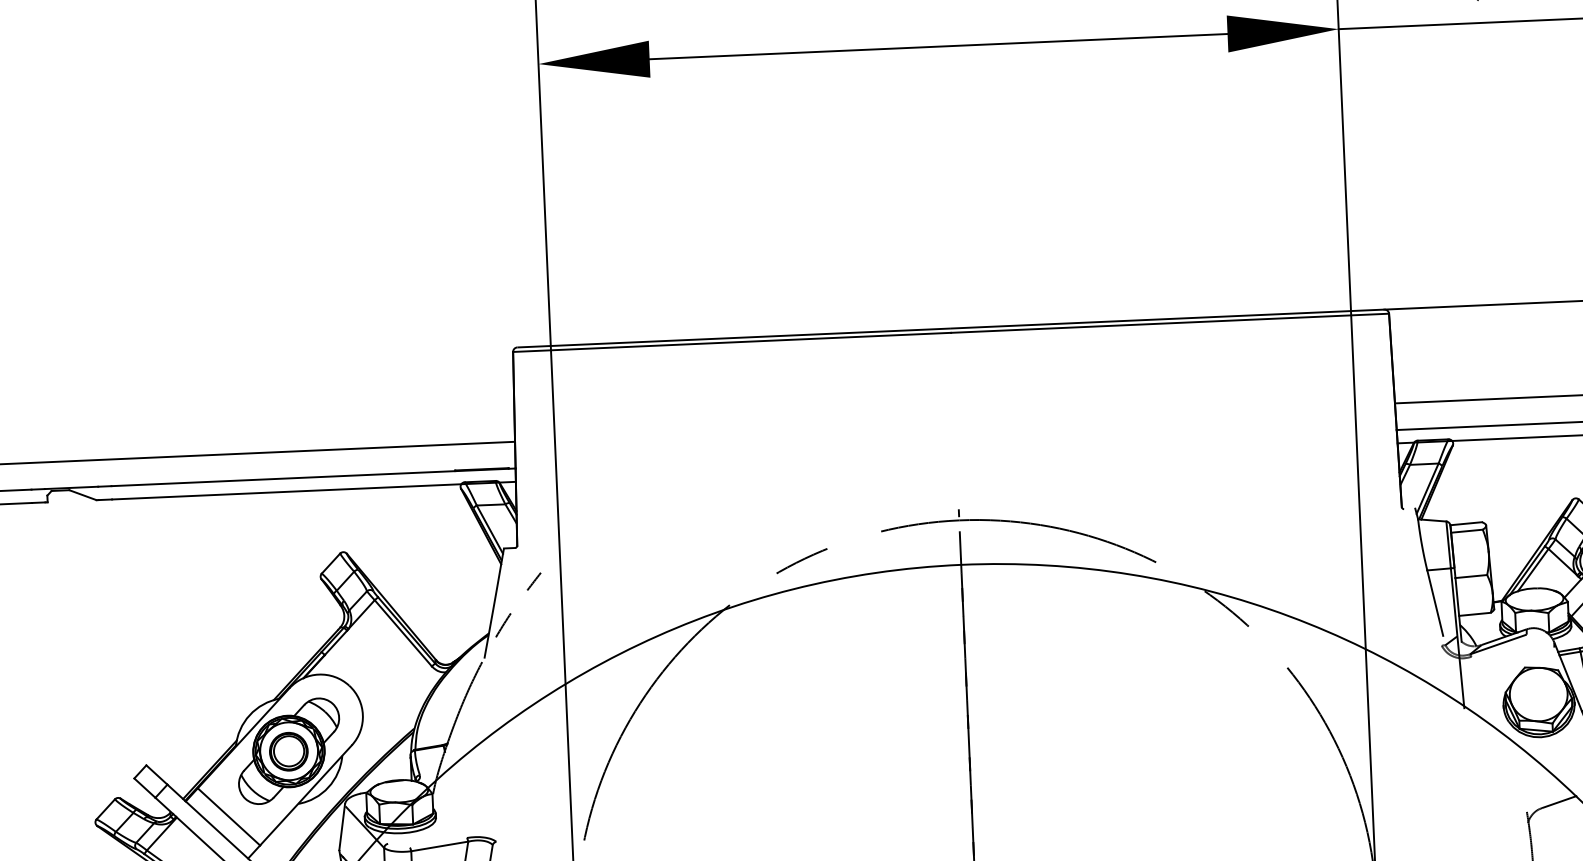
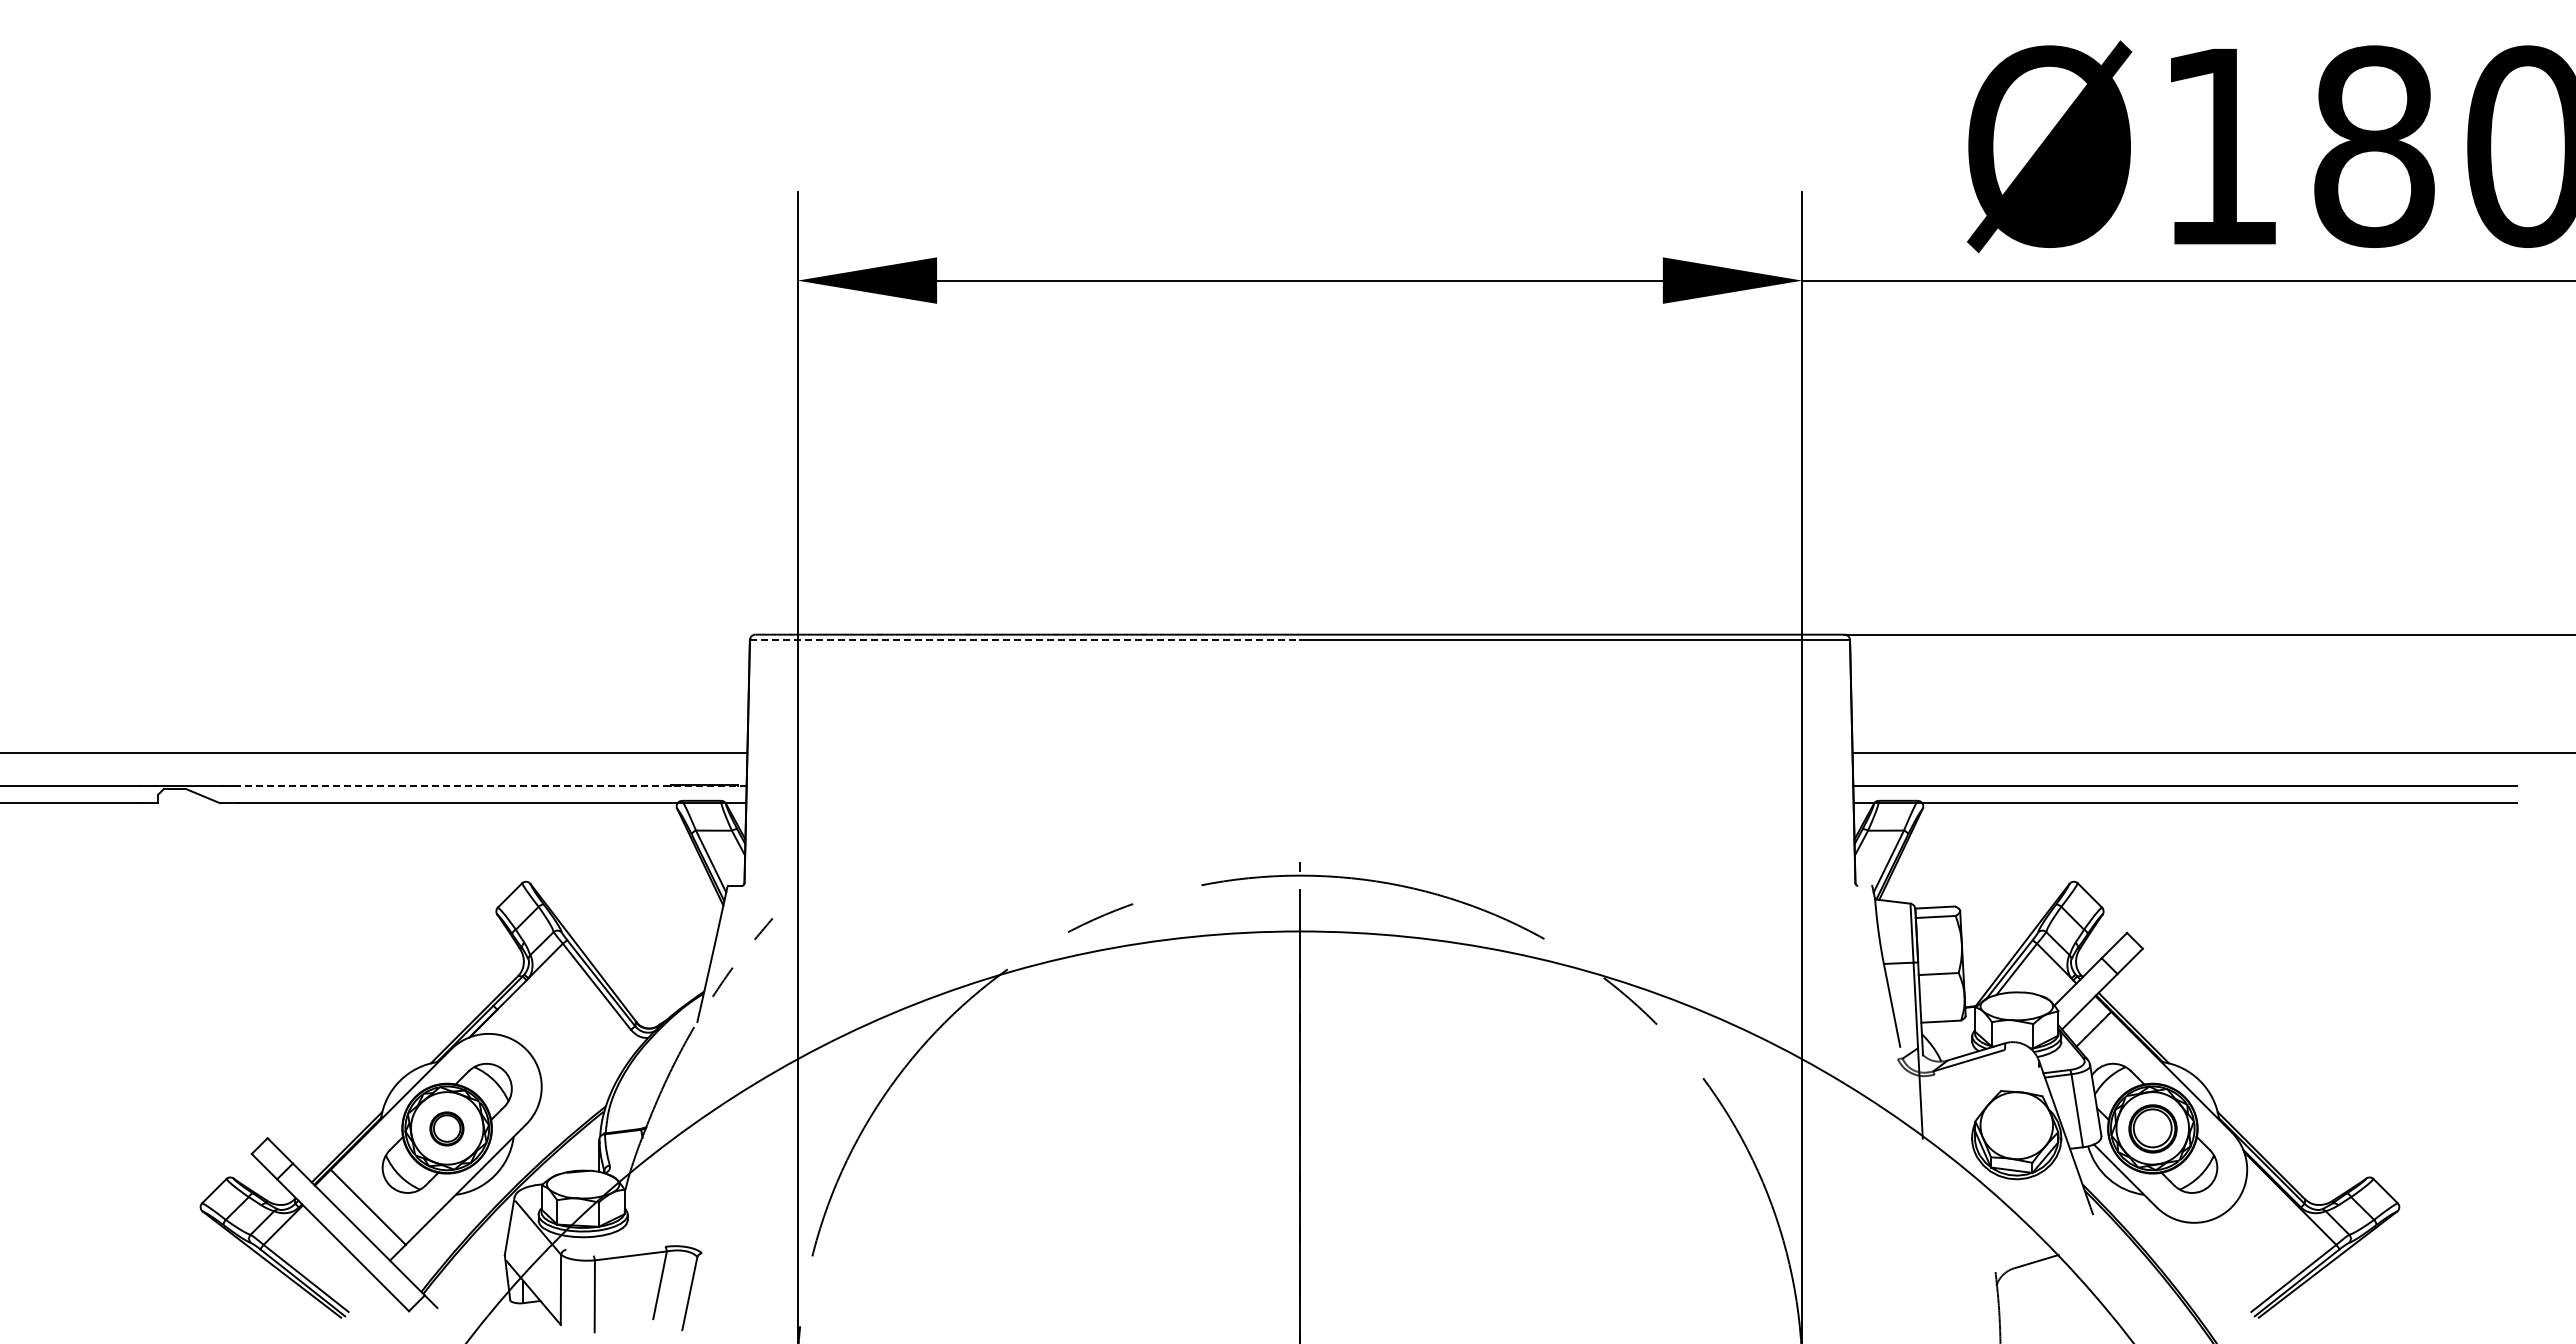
line: (732, 342) -> (1025, 640), solid -> dashed
line: (313, 477) -> (492, 786), solid -> dashed
part: (288, 751) -> (446, 1128), size x0.7

